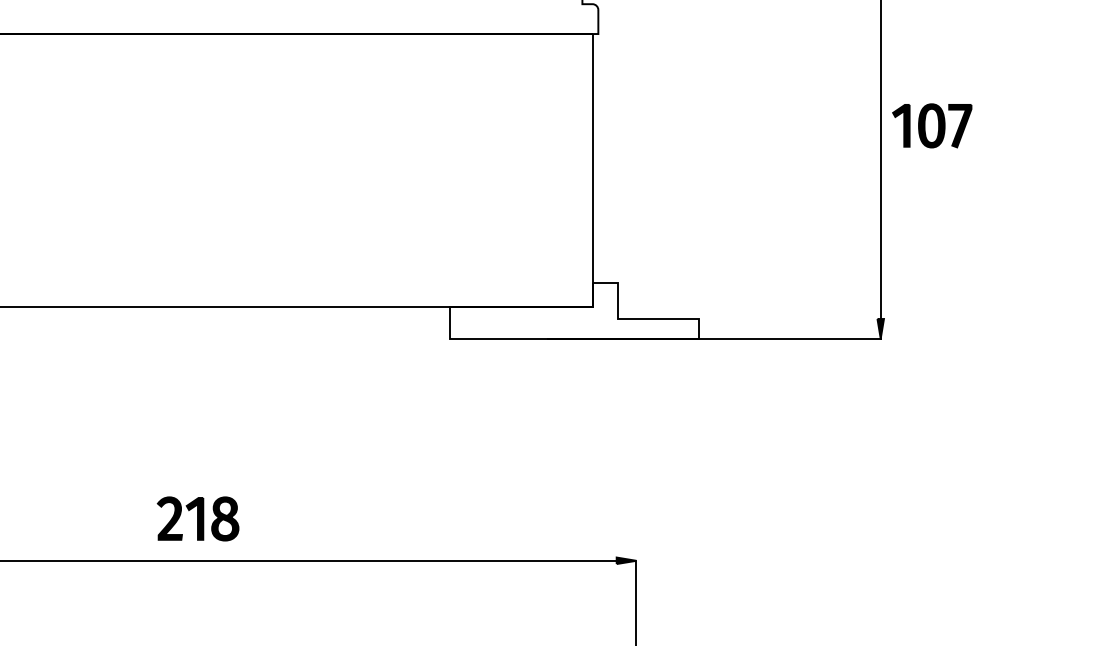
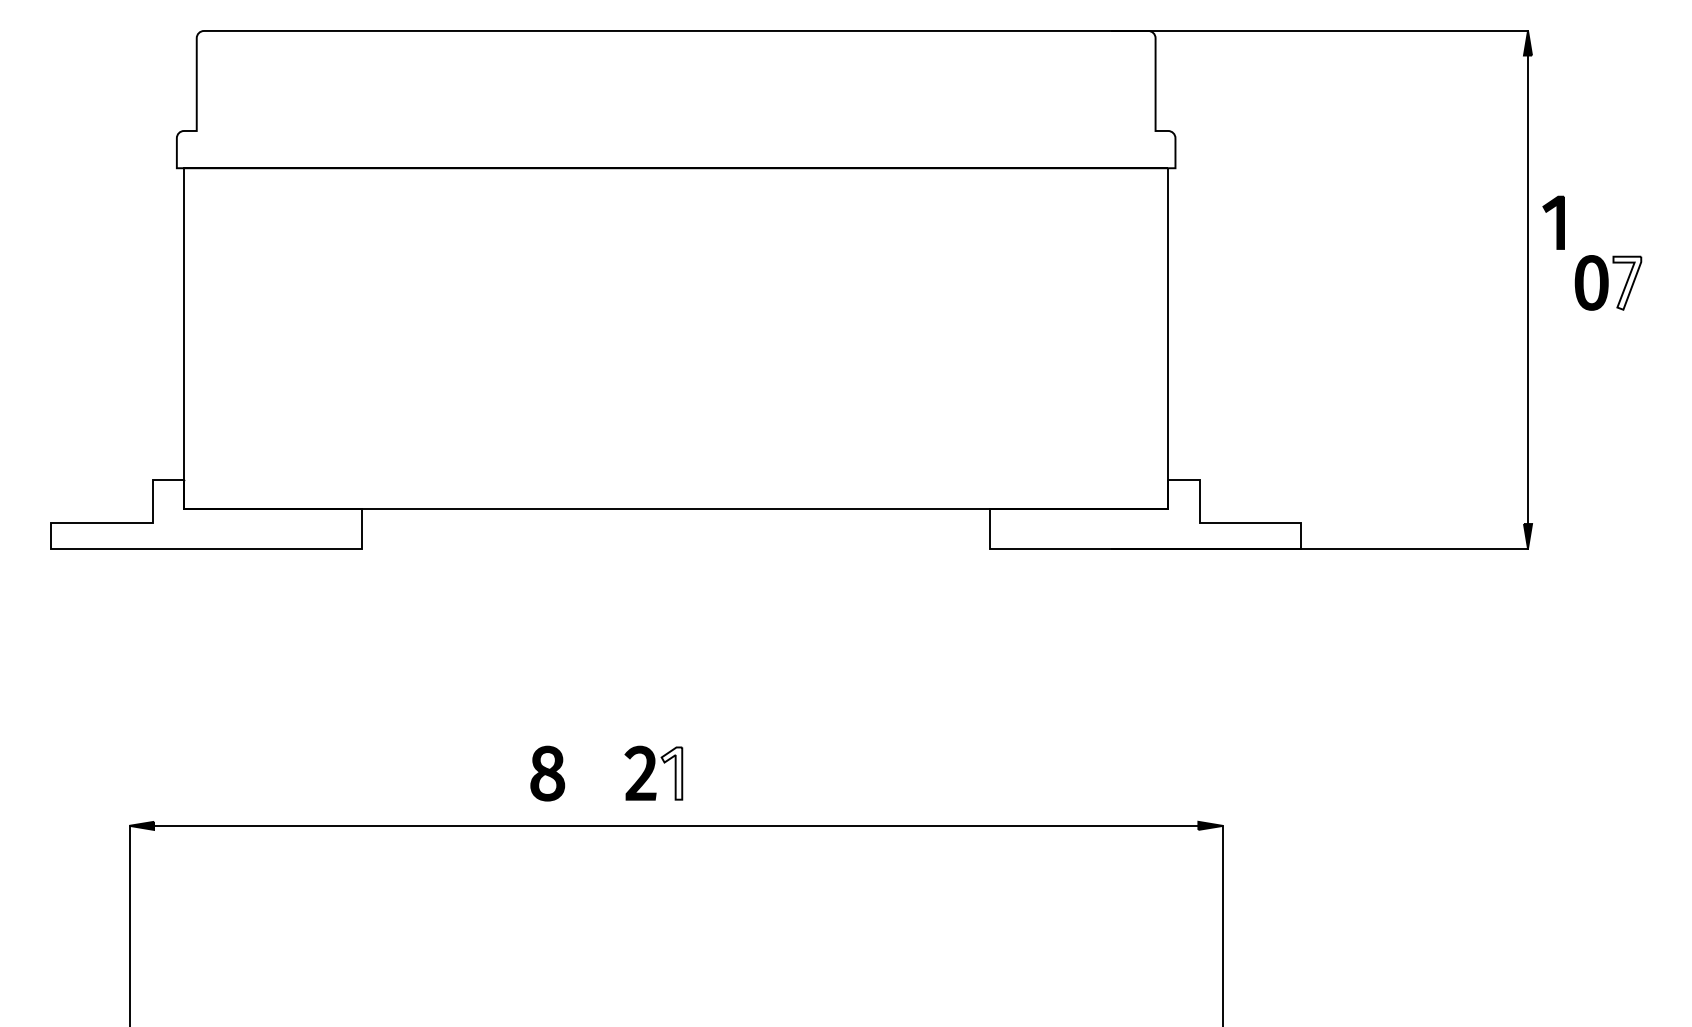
part: (901, 125) -> (1553, 222), moved
fill: (960, 125) -> (1627, 282), removed
fill: (194, 518) -> (671, 773), removed
part: (225, 518) -> (547, 773), moved

